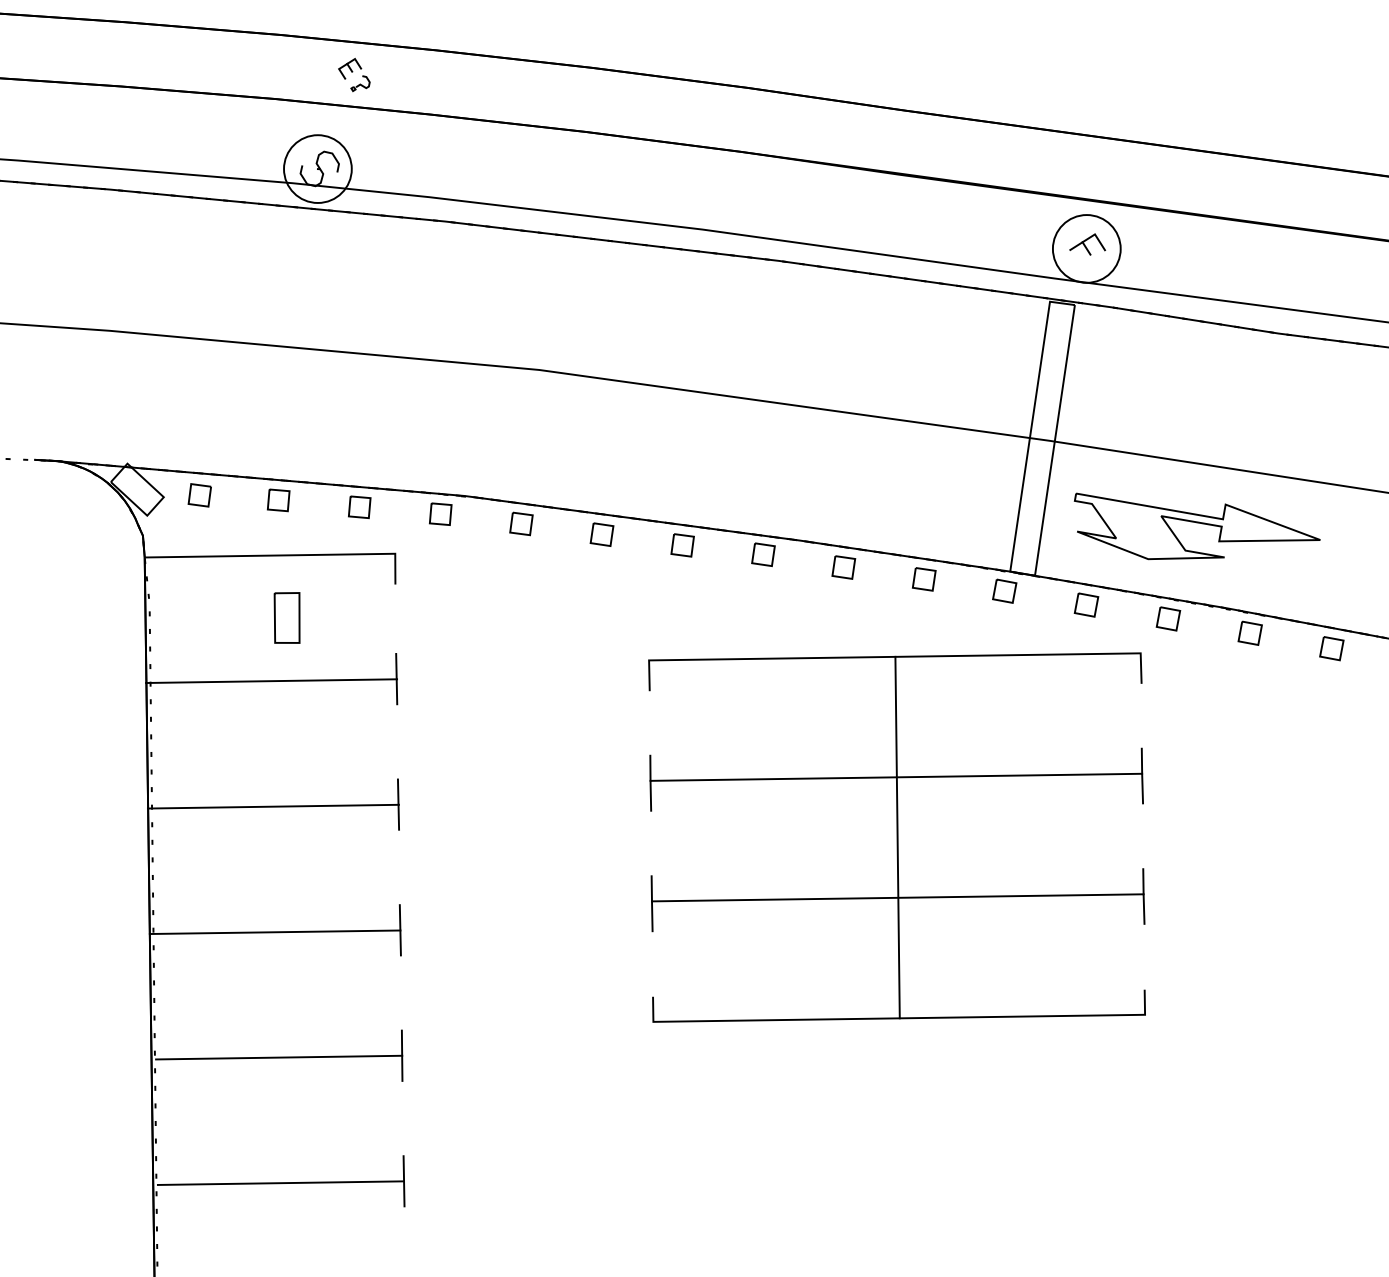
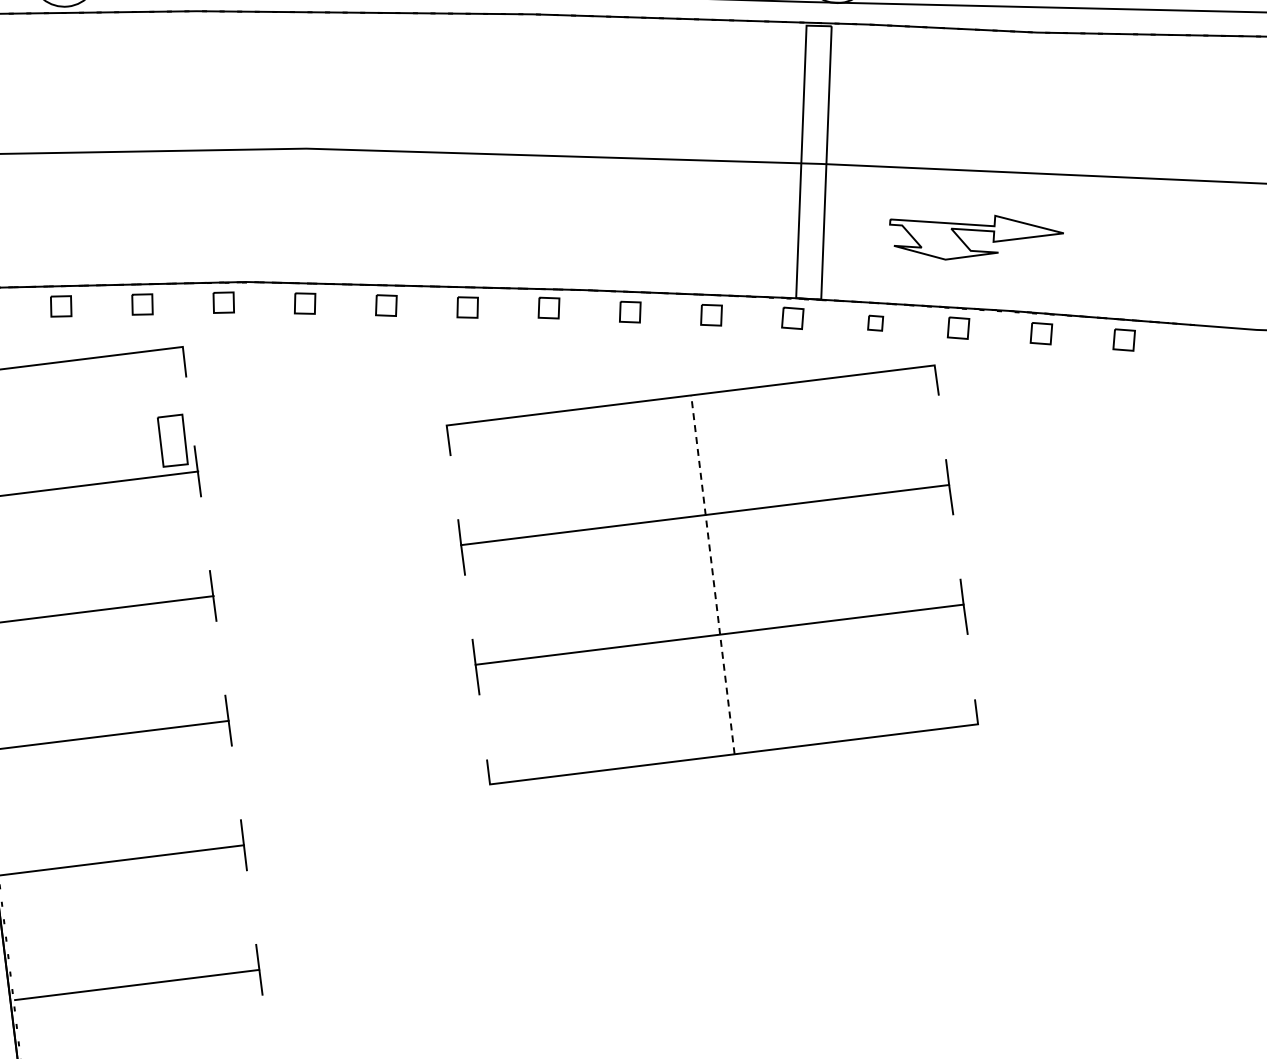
part: (1196, 526) -> (976, 233), size x0.7
part: (1086, 604) -> (875, 322), size x0.7
part: (286, 617) -> (172, 440), moved
line: (897, 837) -> (712, 574), solid -> dashed

